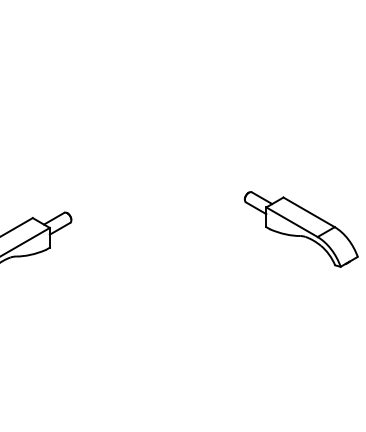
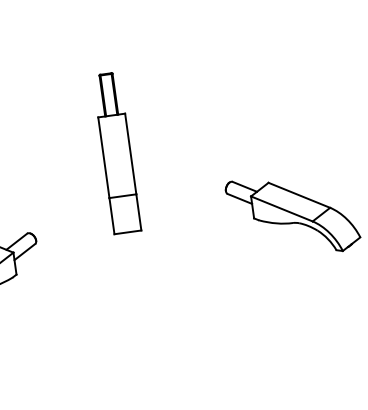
part: (152, 152) -> (115, 152), added

